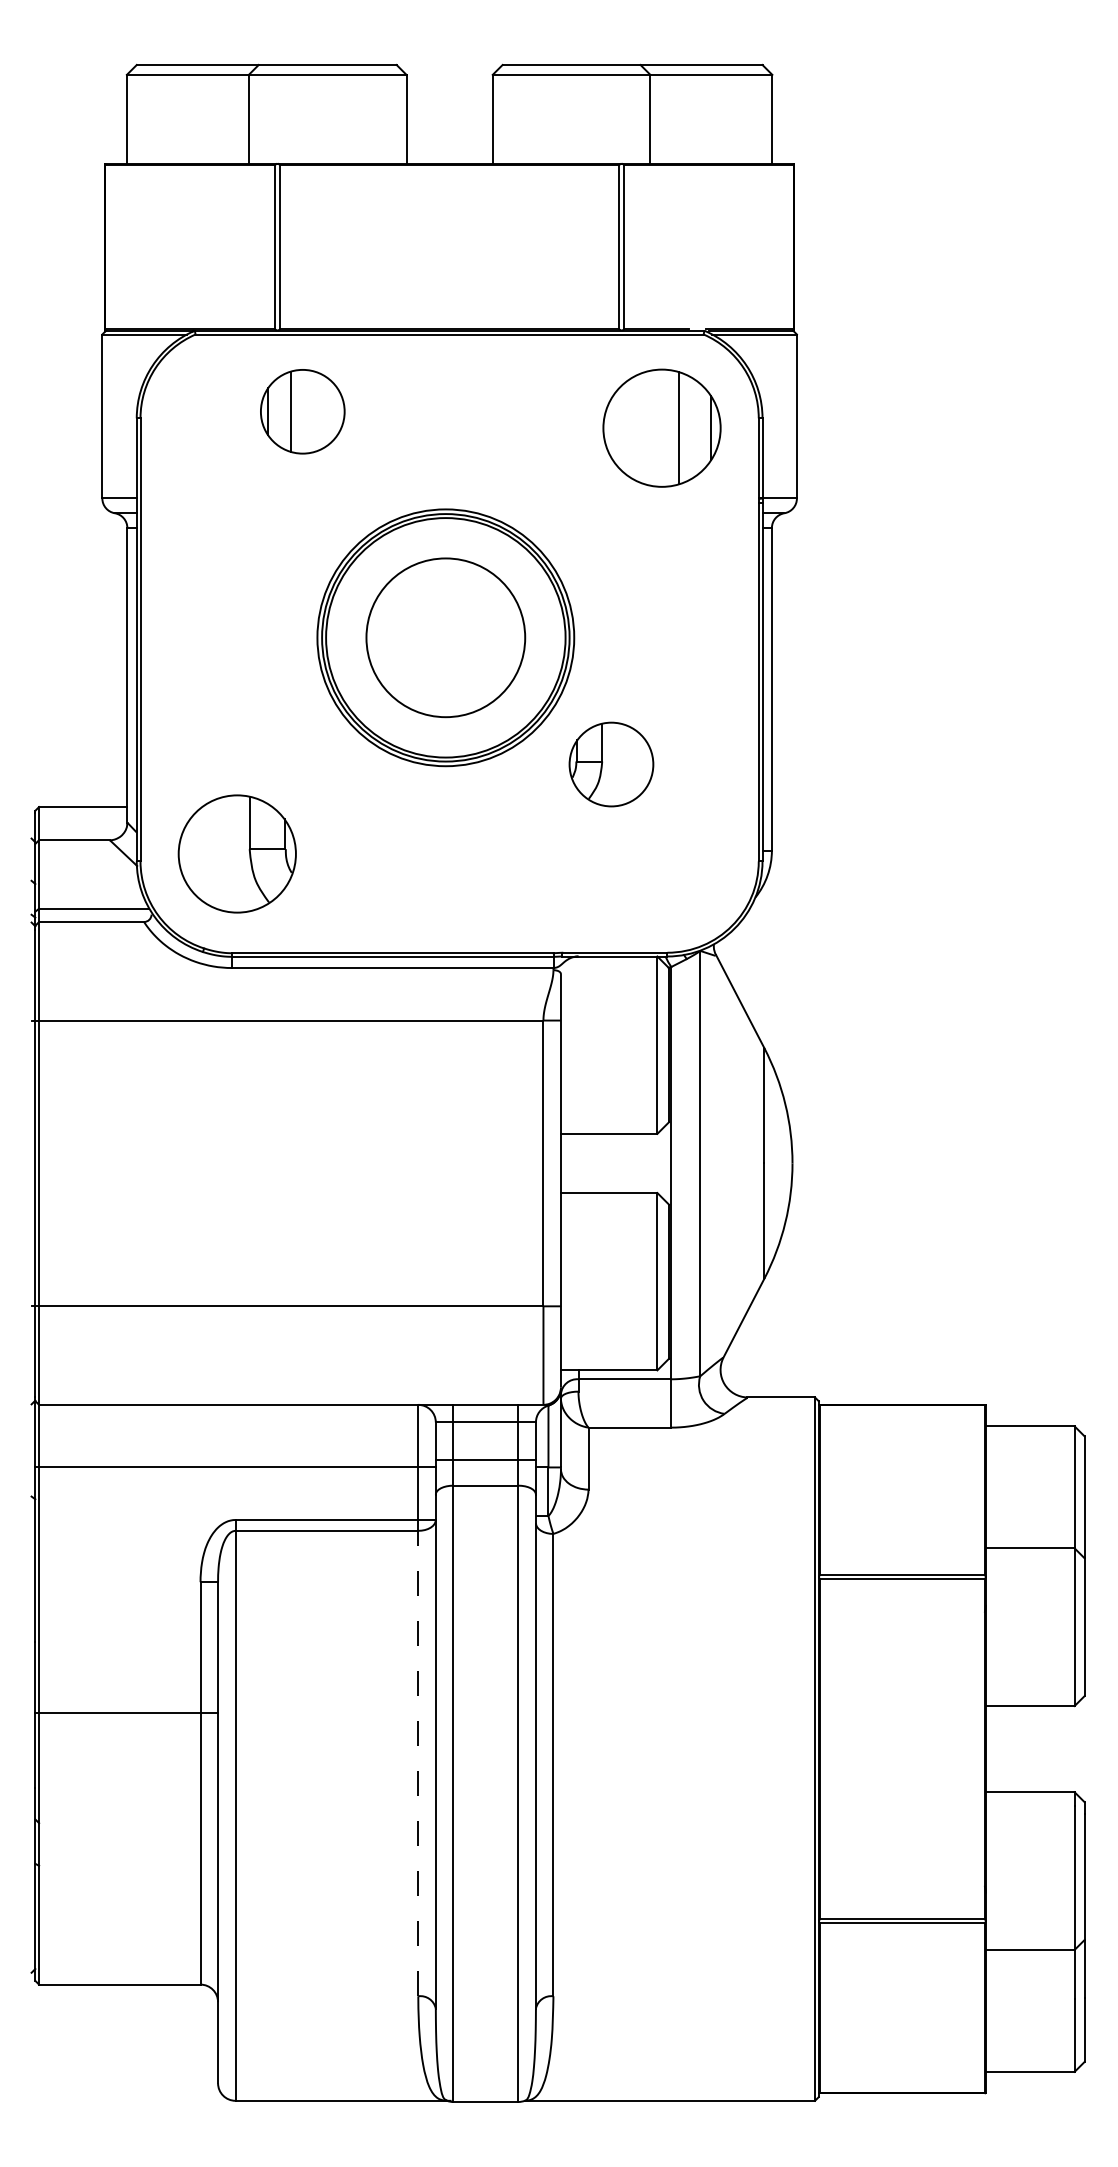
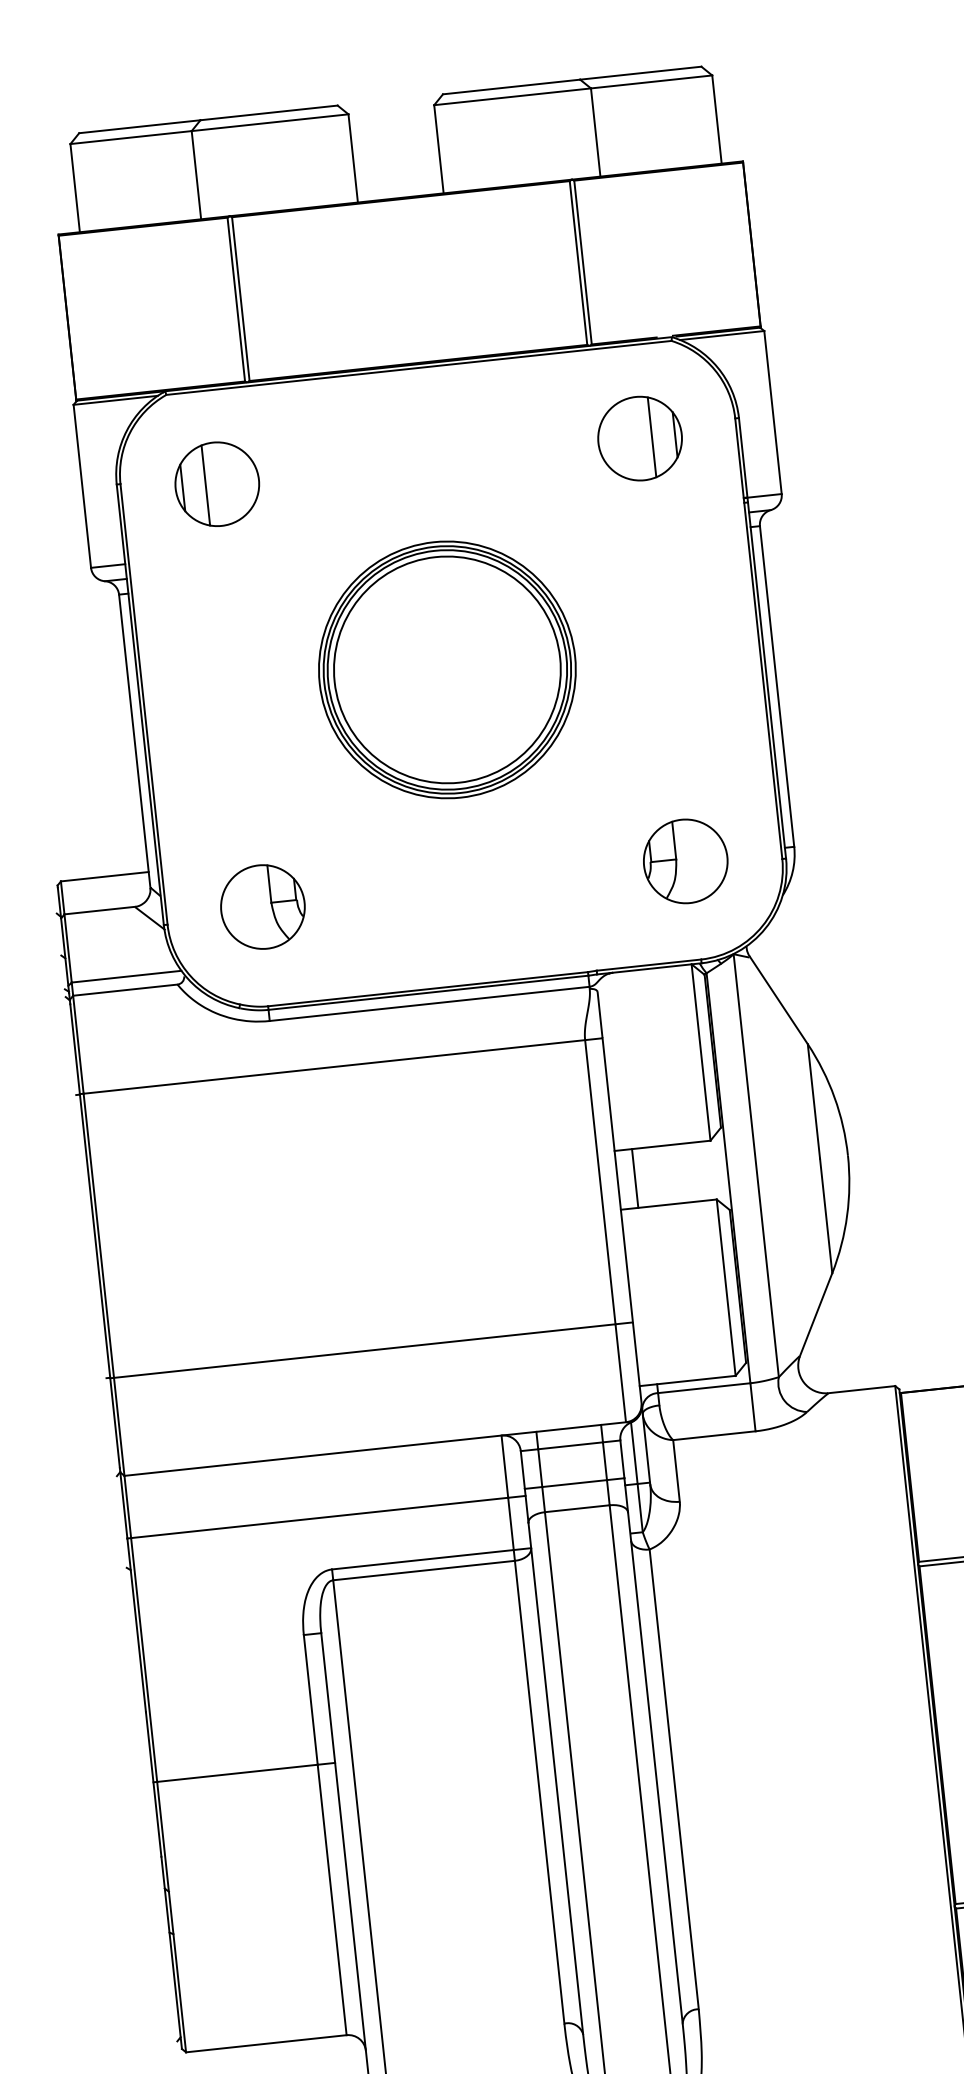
part: (302, 411) -> (217, 484), moved
part: (661, 428) -> (639, 438), size x0.71
circle: (445, 637) -> (447, 669), size x1.43
part: (611, 764) -> (685, 861), moved
part: (236, 853) -> (262, 906), size x0.71
line: (578, 1163) -> (635, 1178), added
line: (418, 1763) -> (539, 1792), dashed -> solid

